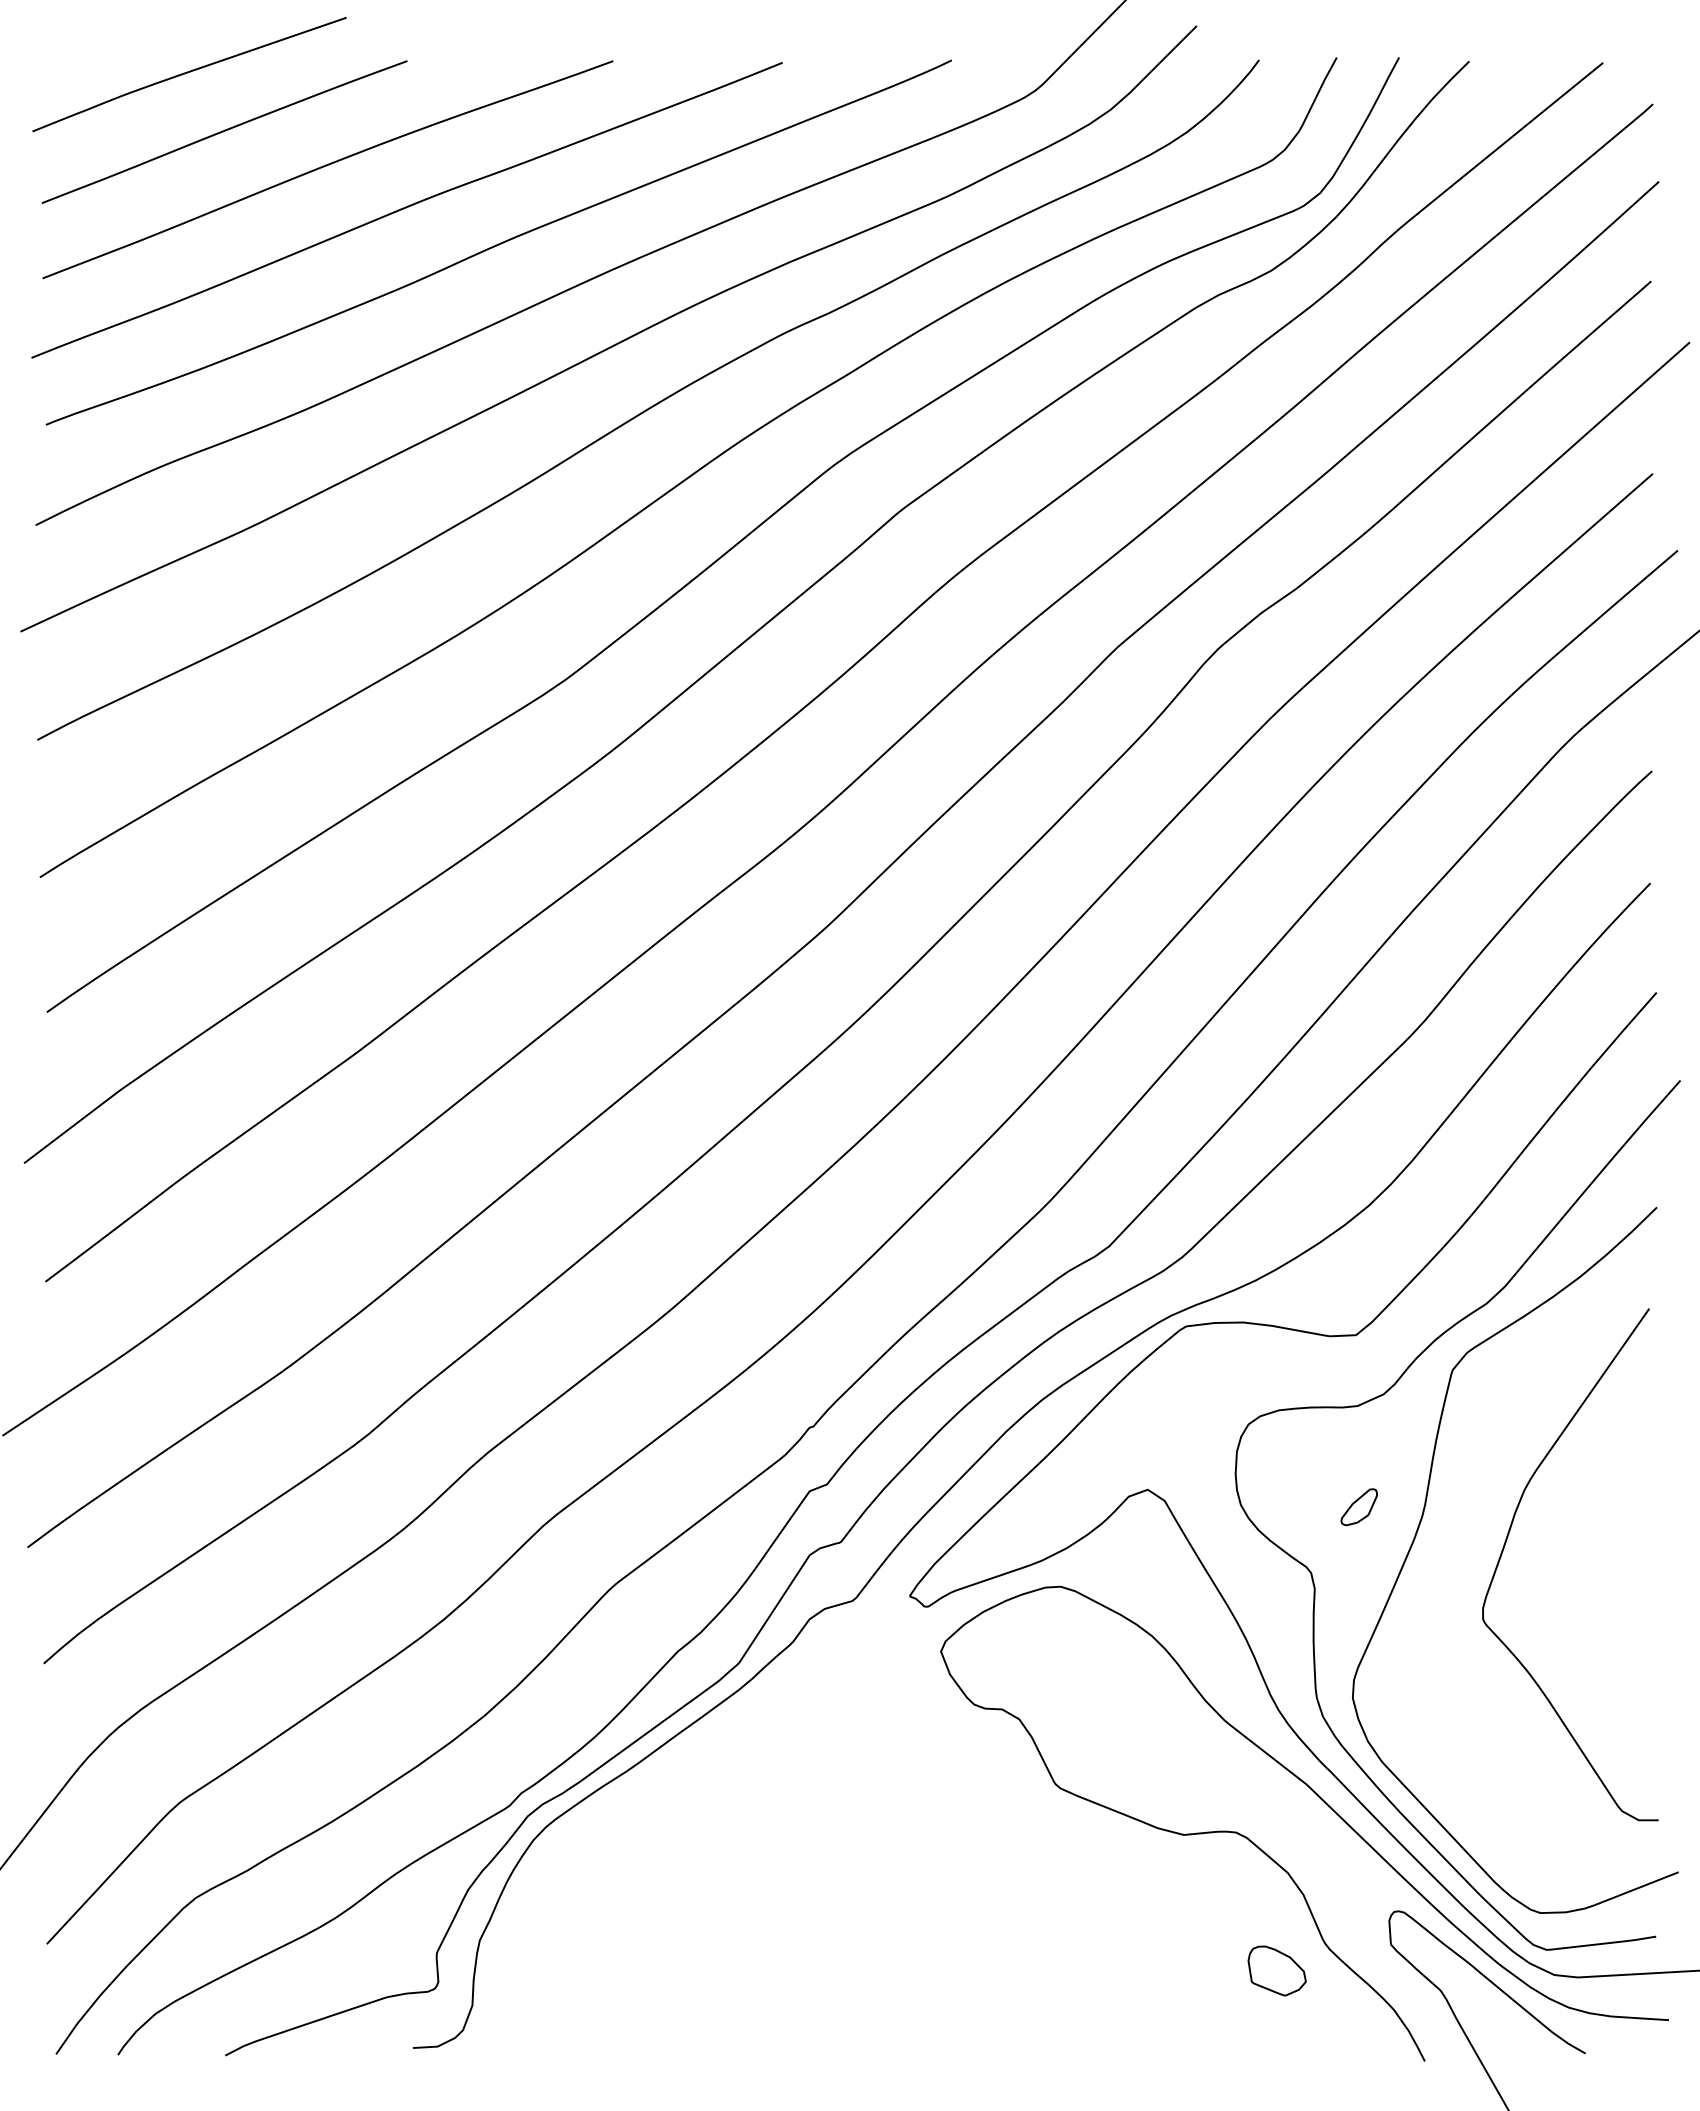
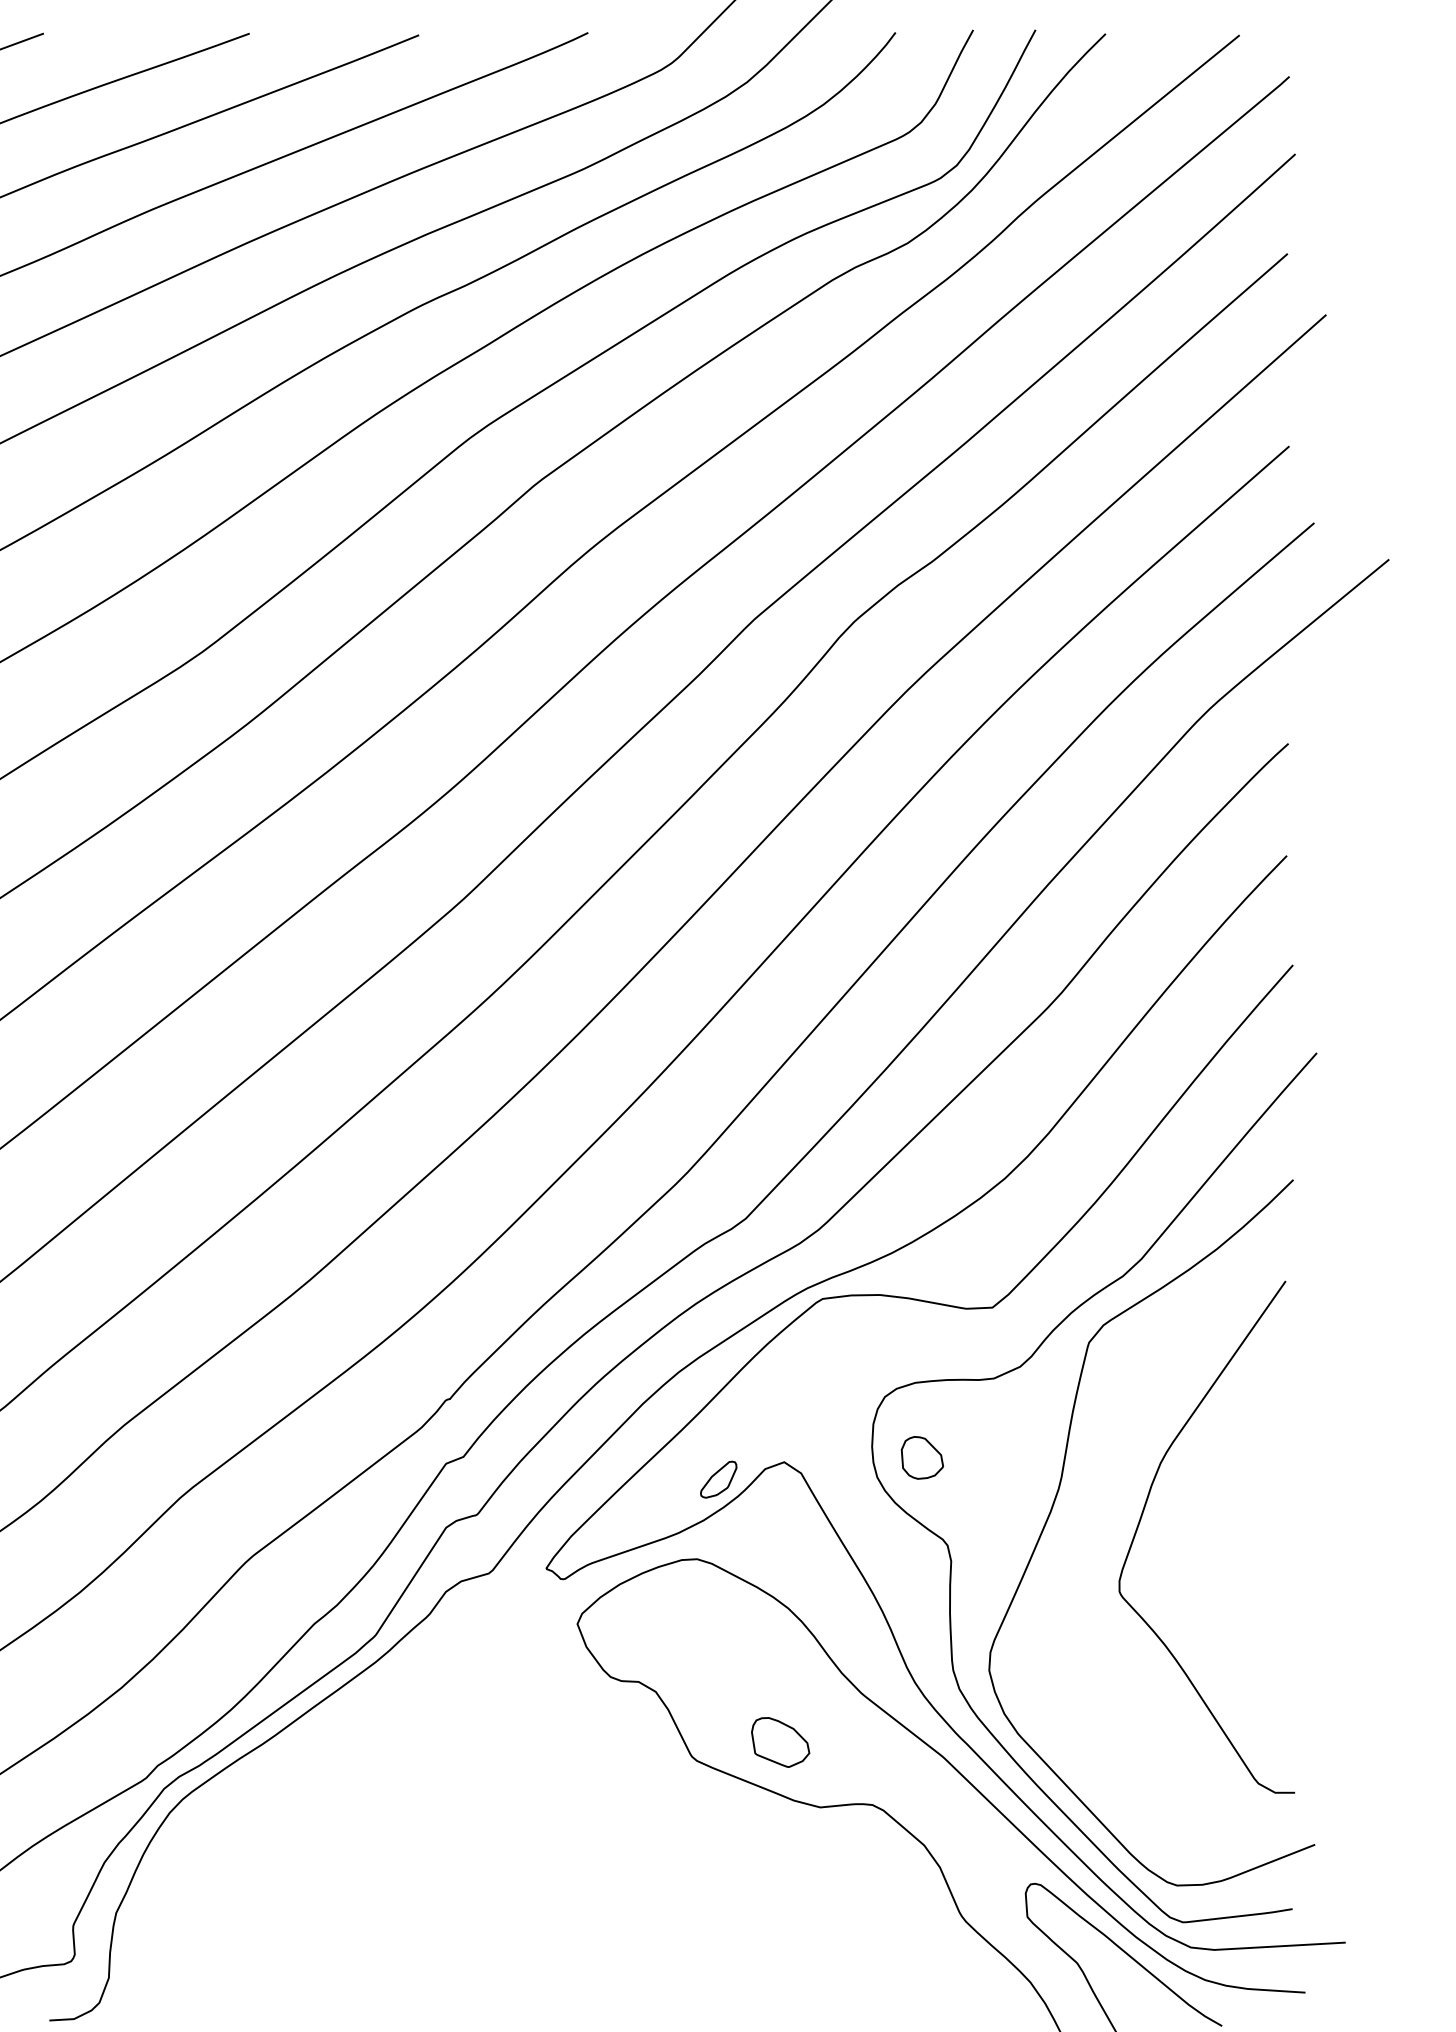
part: (1285, 1485) -> (921, 1457), added
part: (1358, 1507) -> (717, 1479), moved
part: (1276, 1970) -> (779, 1741), moved

